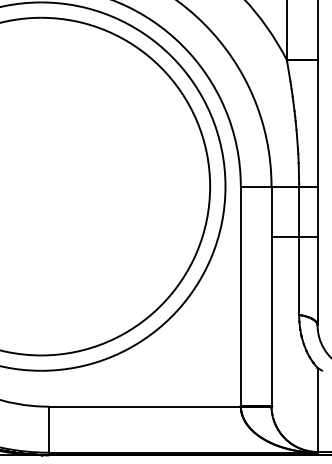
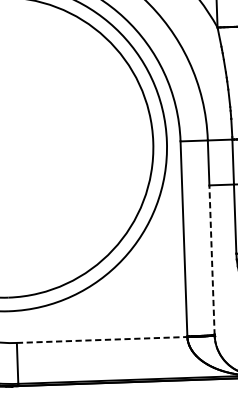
line: (271, 321) -> (211, 260), solid -> dashed
line: (144, 406) -> (101, 339), solid -> dashed

